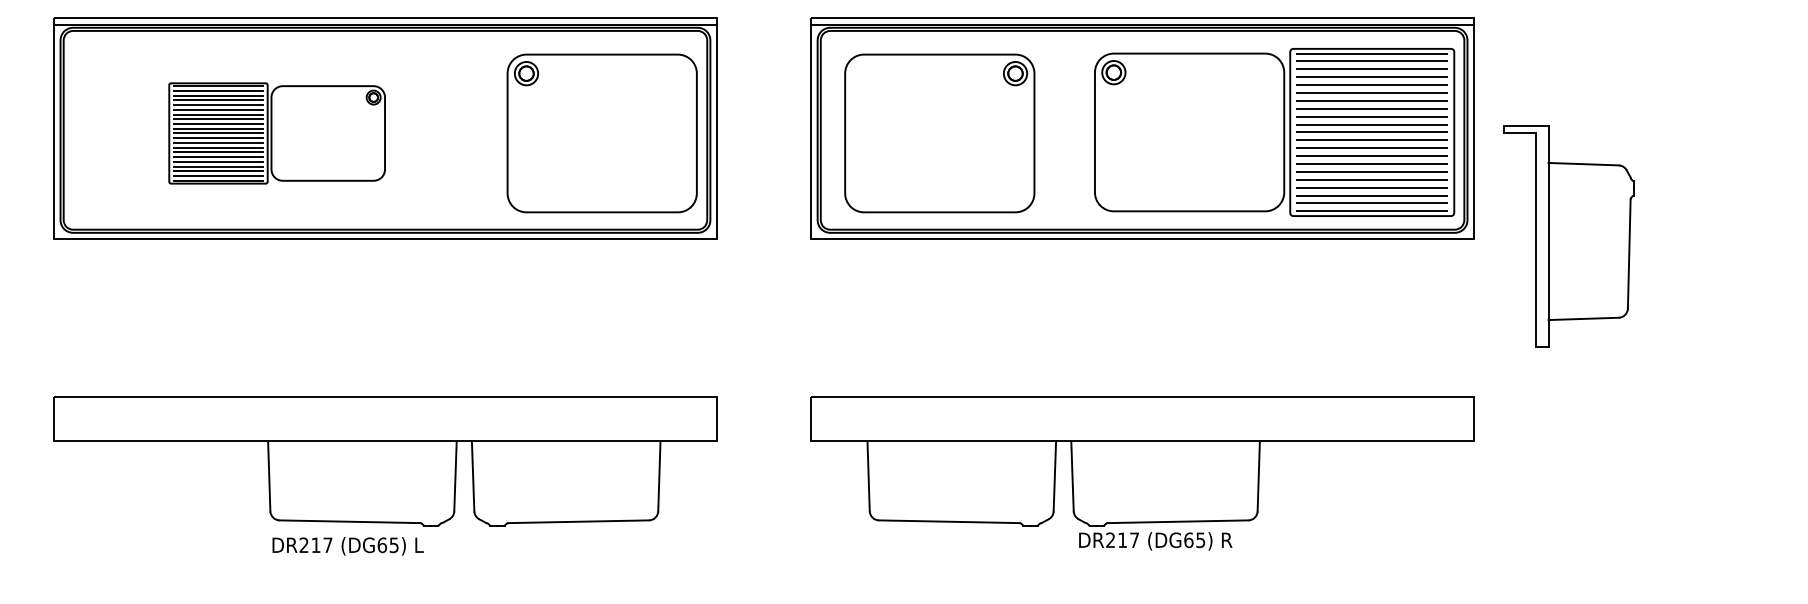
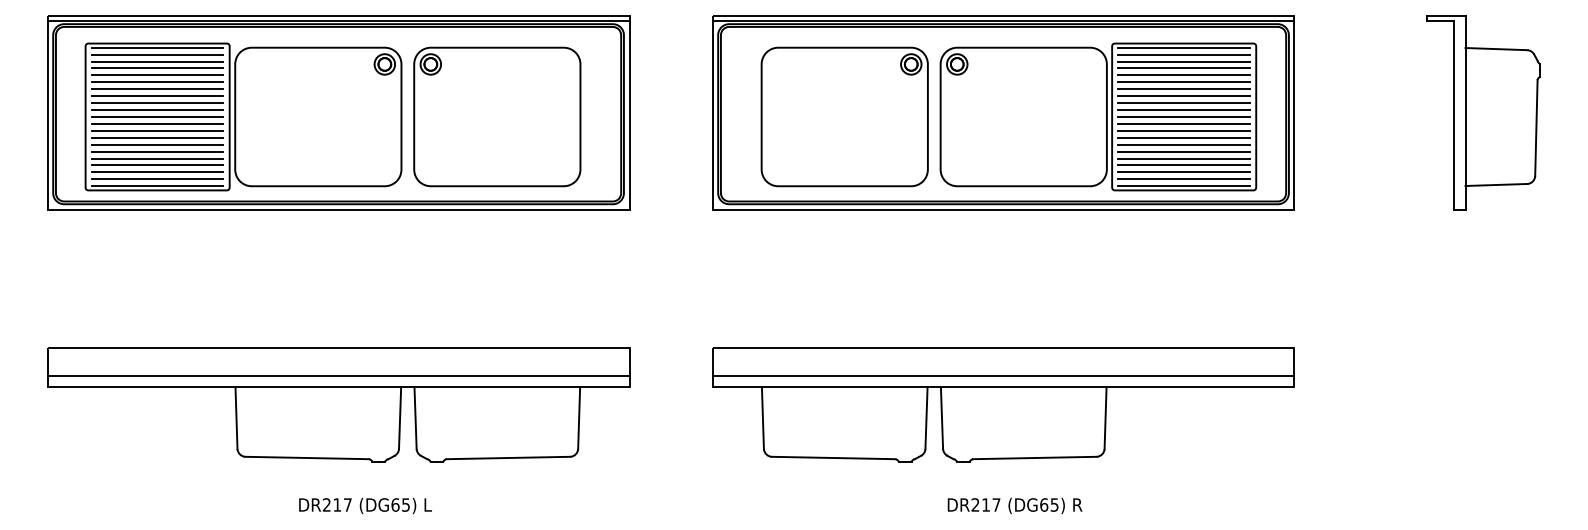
part: (1274, 132) -> (1098, 117), moved
part: (276, 133) -> (242, 117), size x1.67
part: (601, 133) -> (496, 117), moved
part: (939, 133) -> (844, 117), moved
part: (1568, 236) -> (1483, 112), moved
line: (385, 428) -> (338, 376), added
line: (1142, 428) -> (1003, 376), added
text: (1155, 541) -> (1014, 506), moved
text: (347, 546) -> (364, 506), moved

